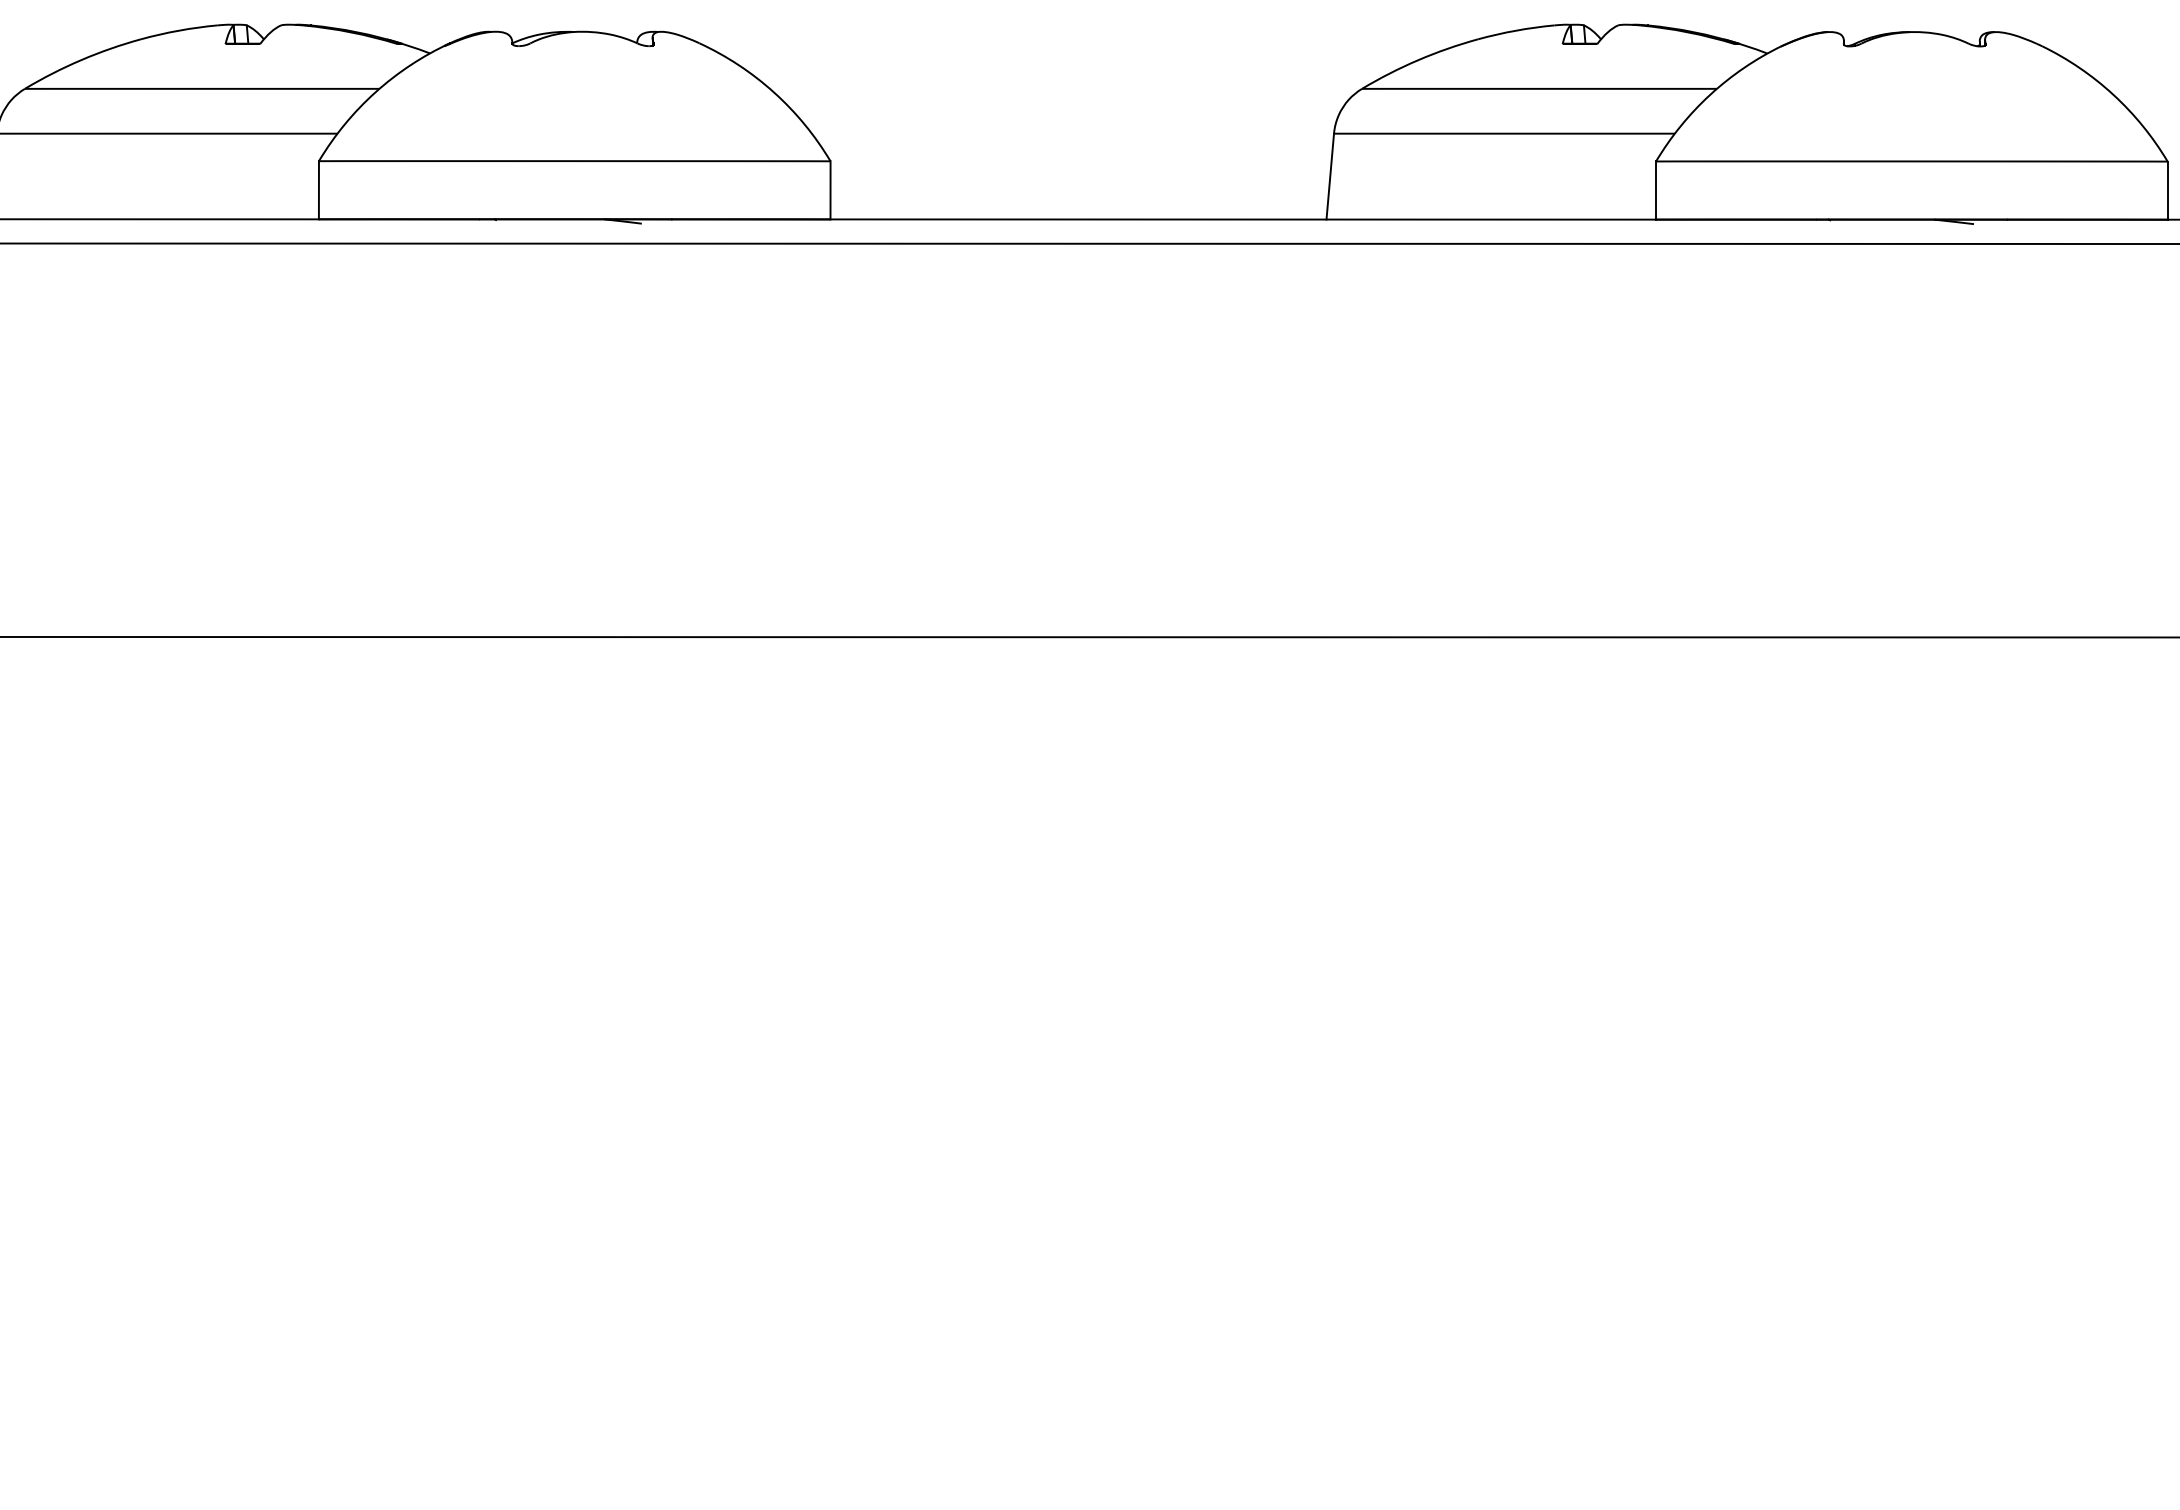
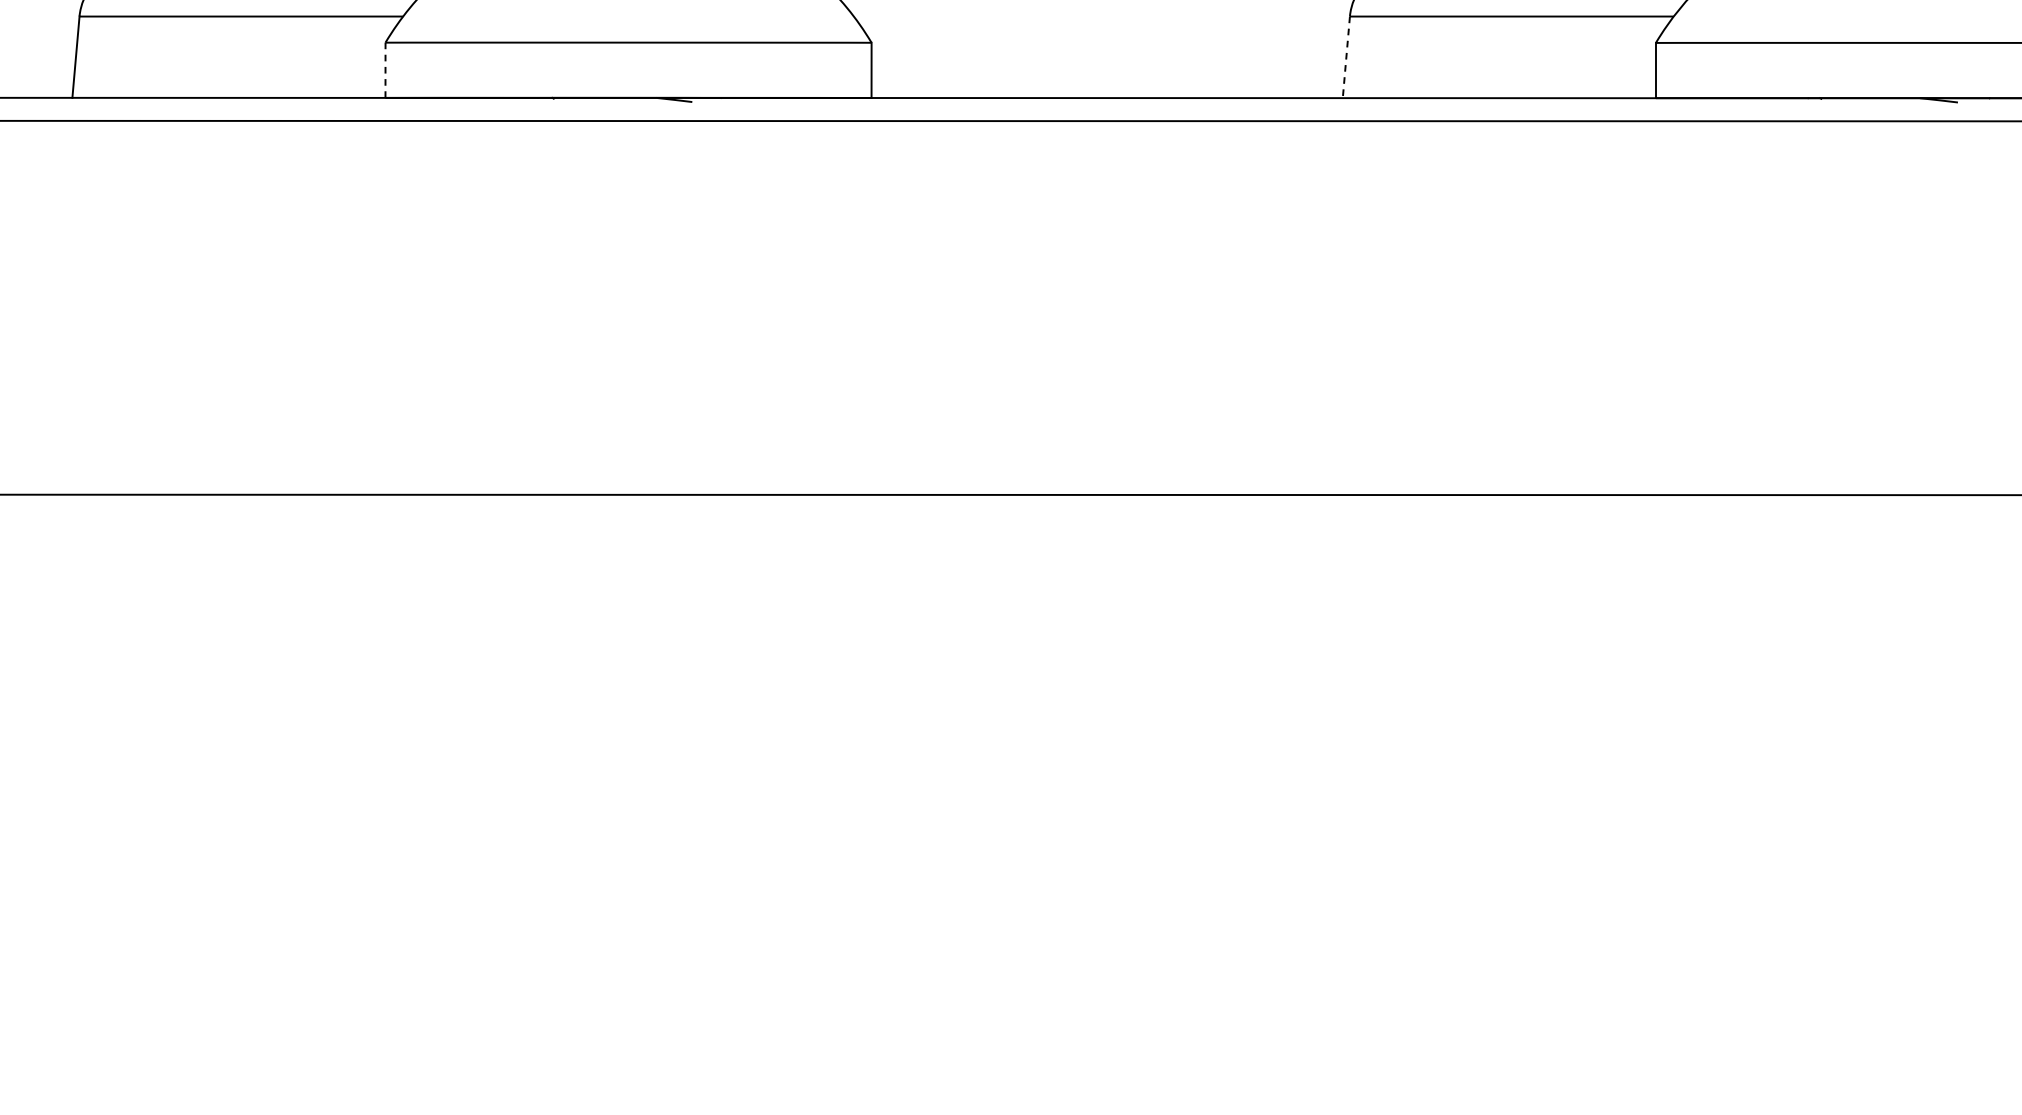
line: (1330, 177) -> (1346, 58), solid -> dashed
line: (318, 189) -> (385, 69), solid -> dashed

